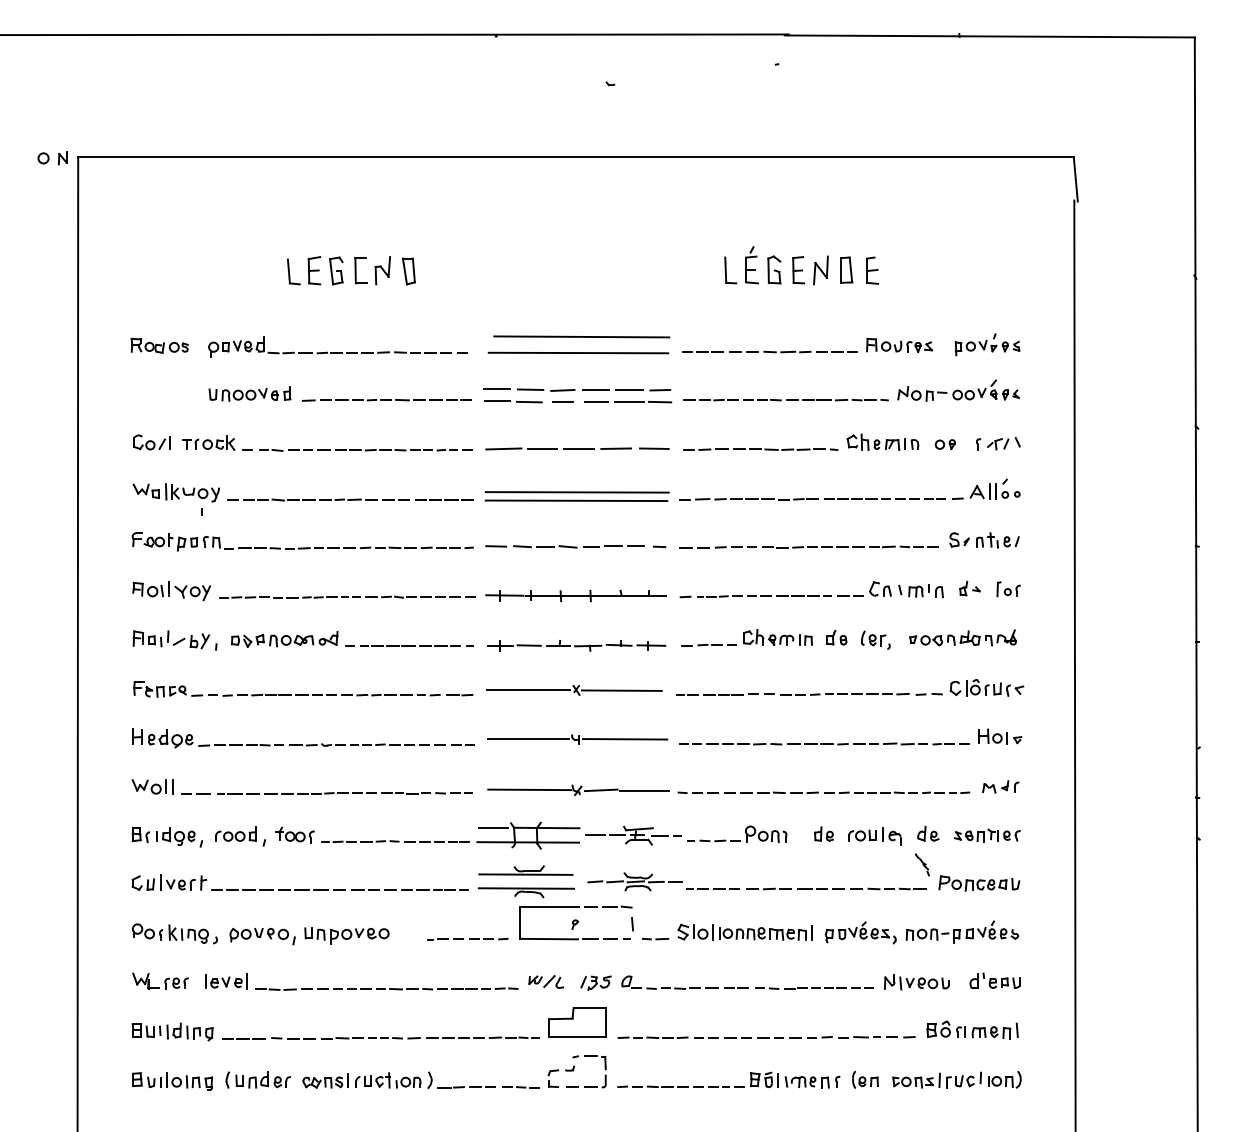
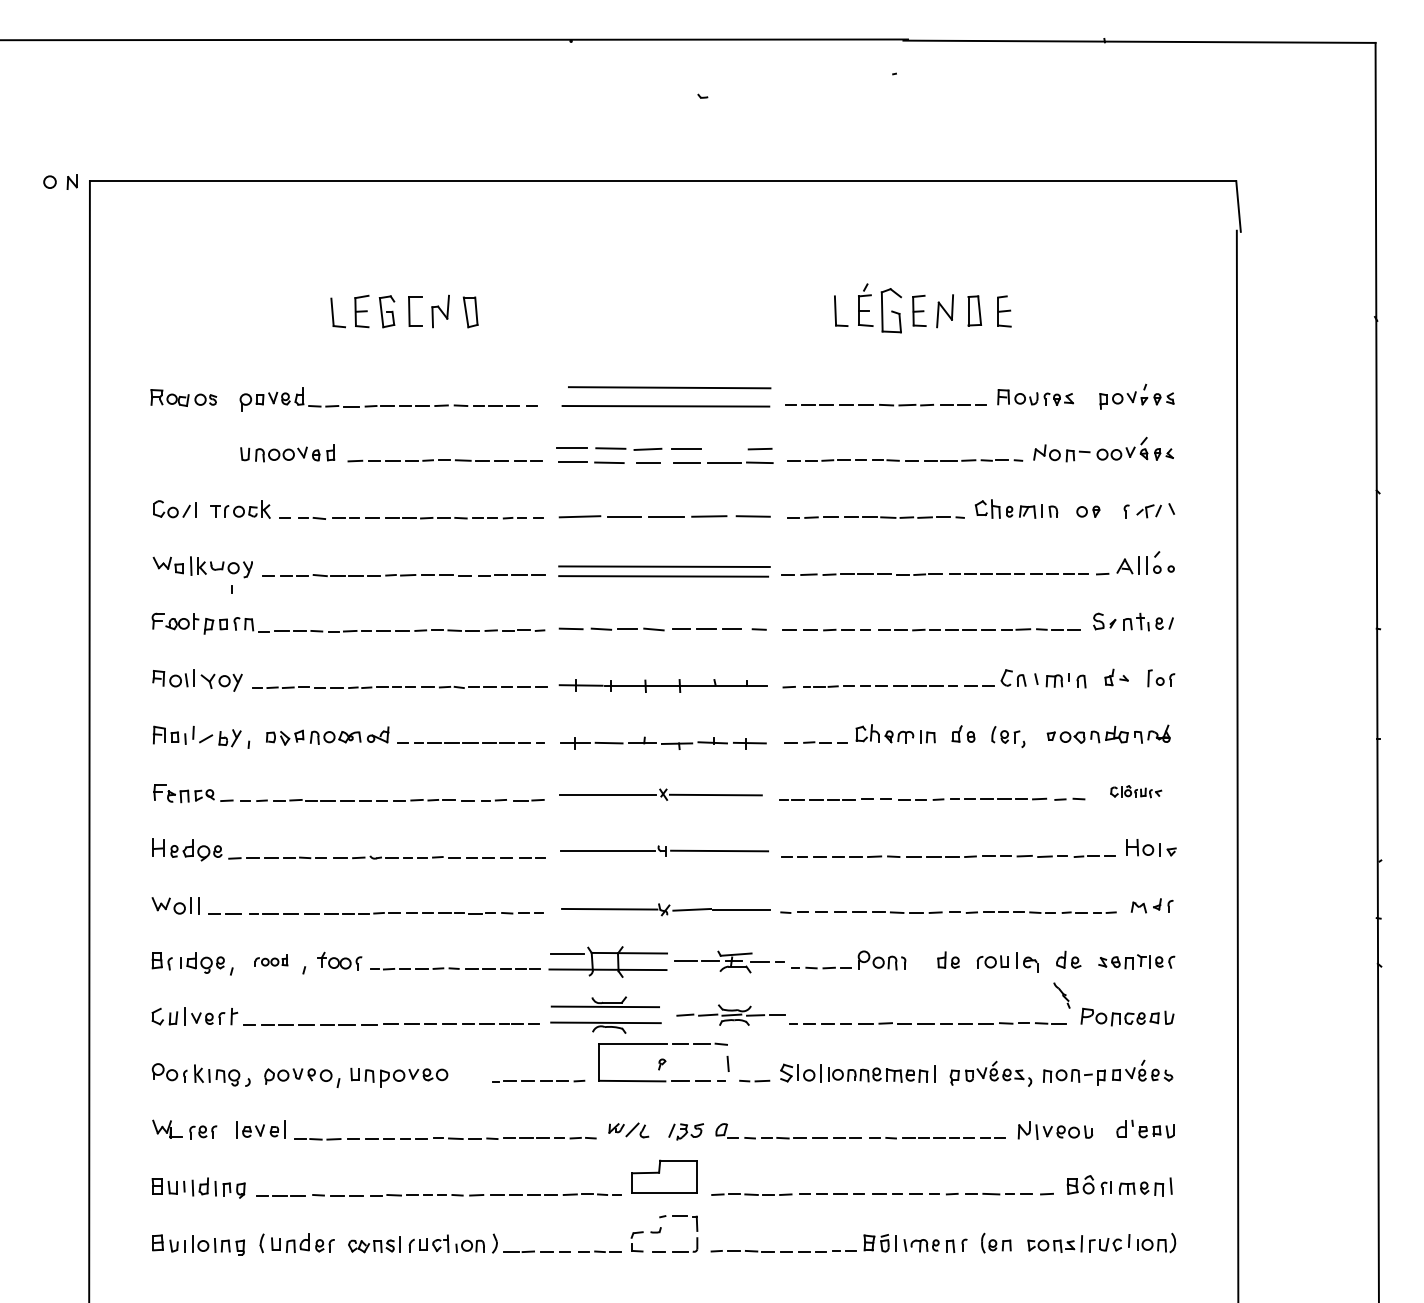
part: (774, 269) -> (891, 310), size x1.4
line: (629, 389) -> (724, 448), removed
part: (986, 687) -> (1135, 791), size x0.6
part: (235, 833) -> (271, 959), size x0.7

